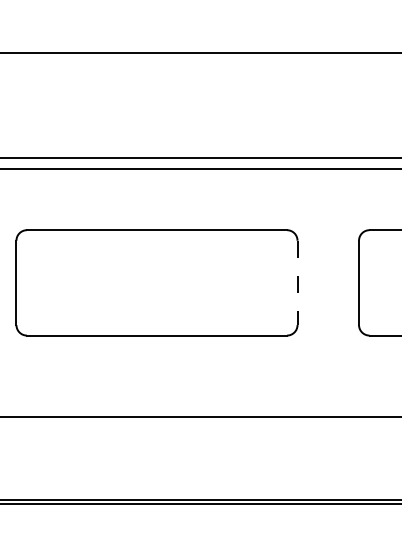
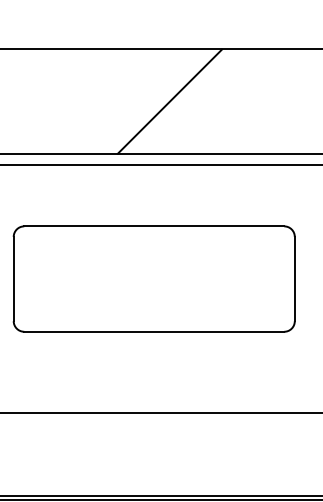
hatch: (172, 105) -> (169, 101), added
line: (297, 283) -> (294, 279), dashed -> solid

